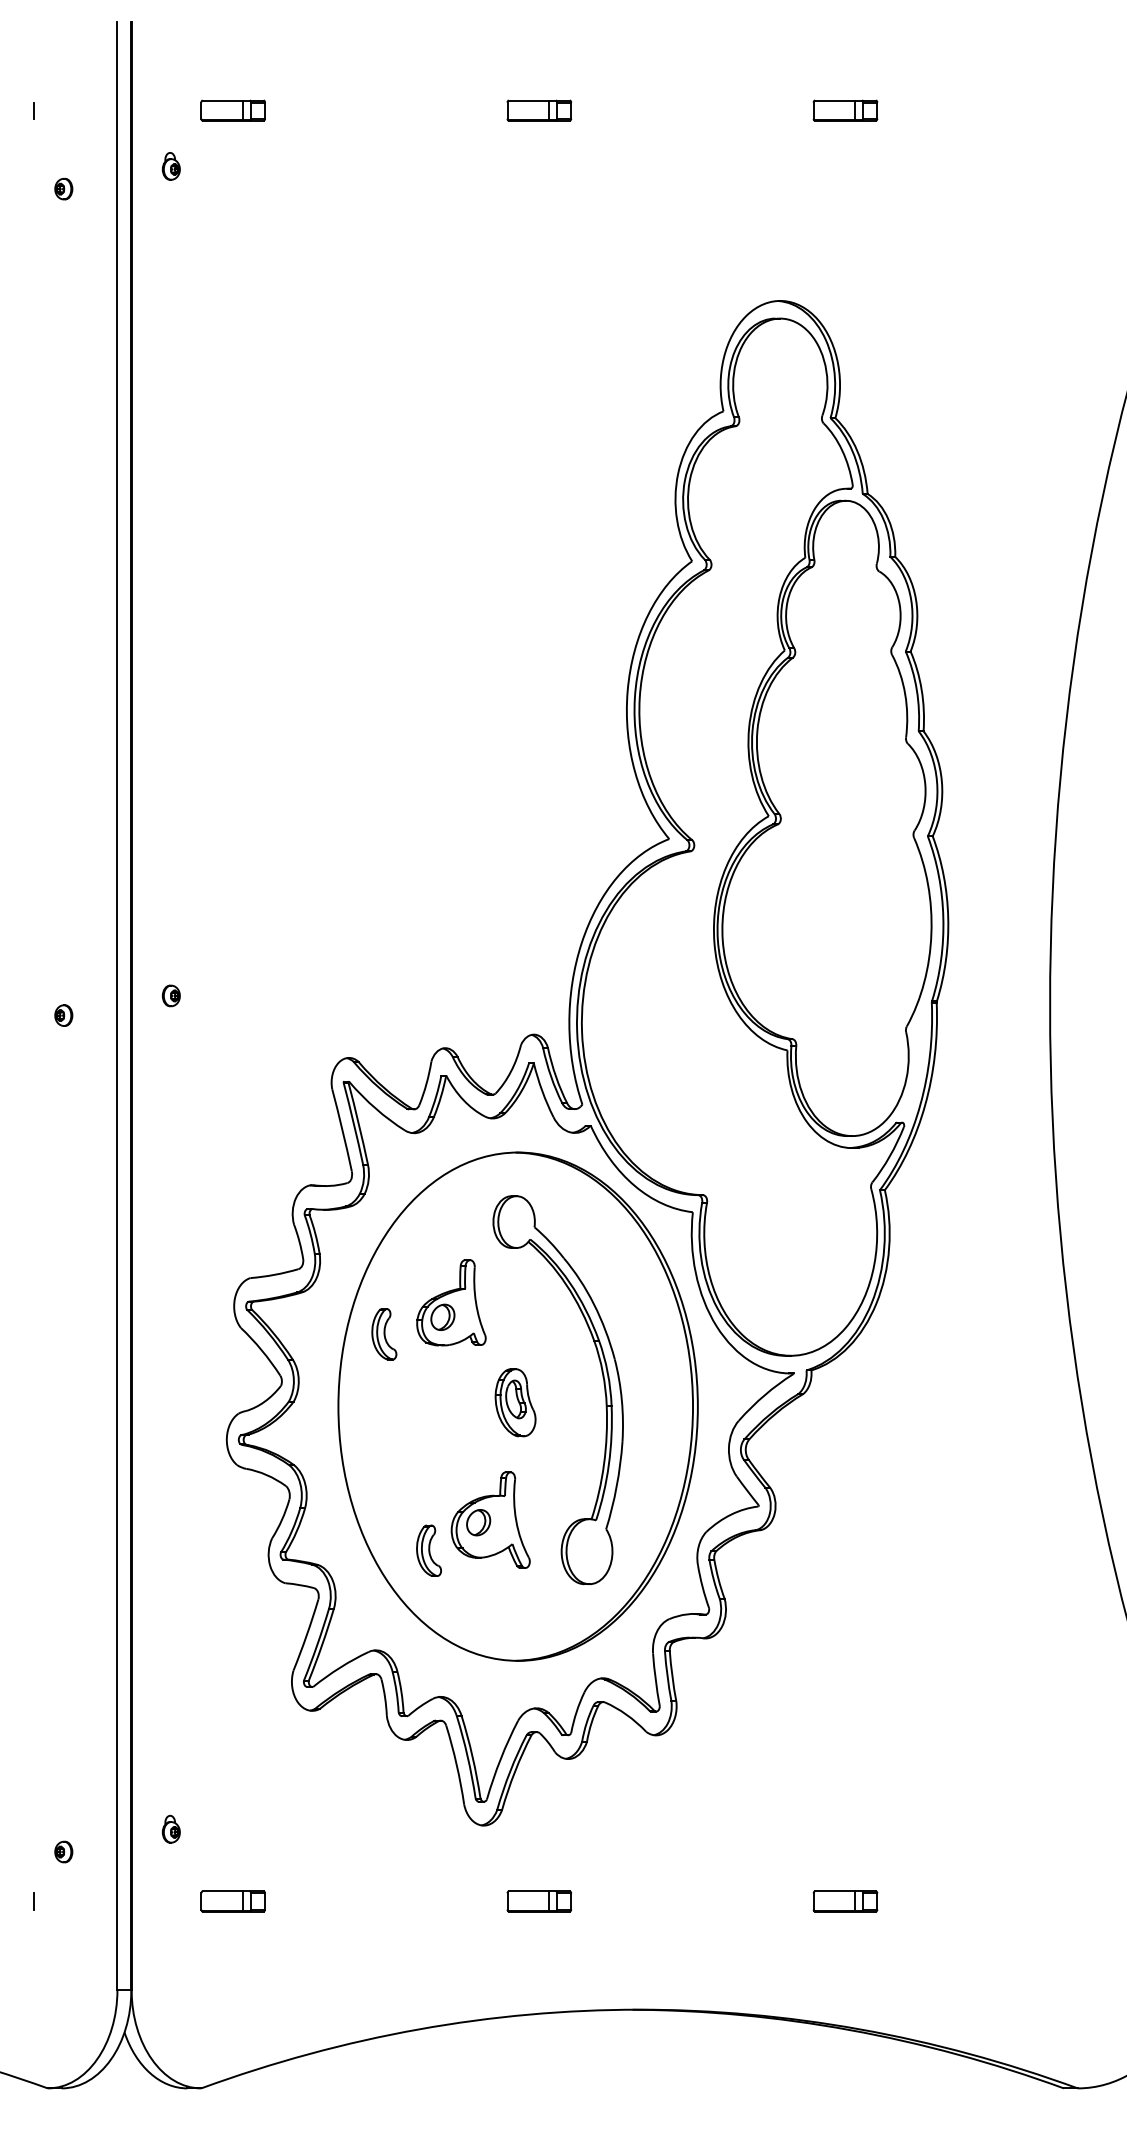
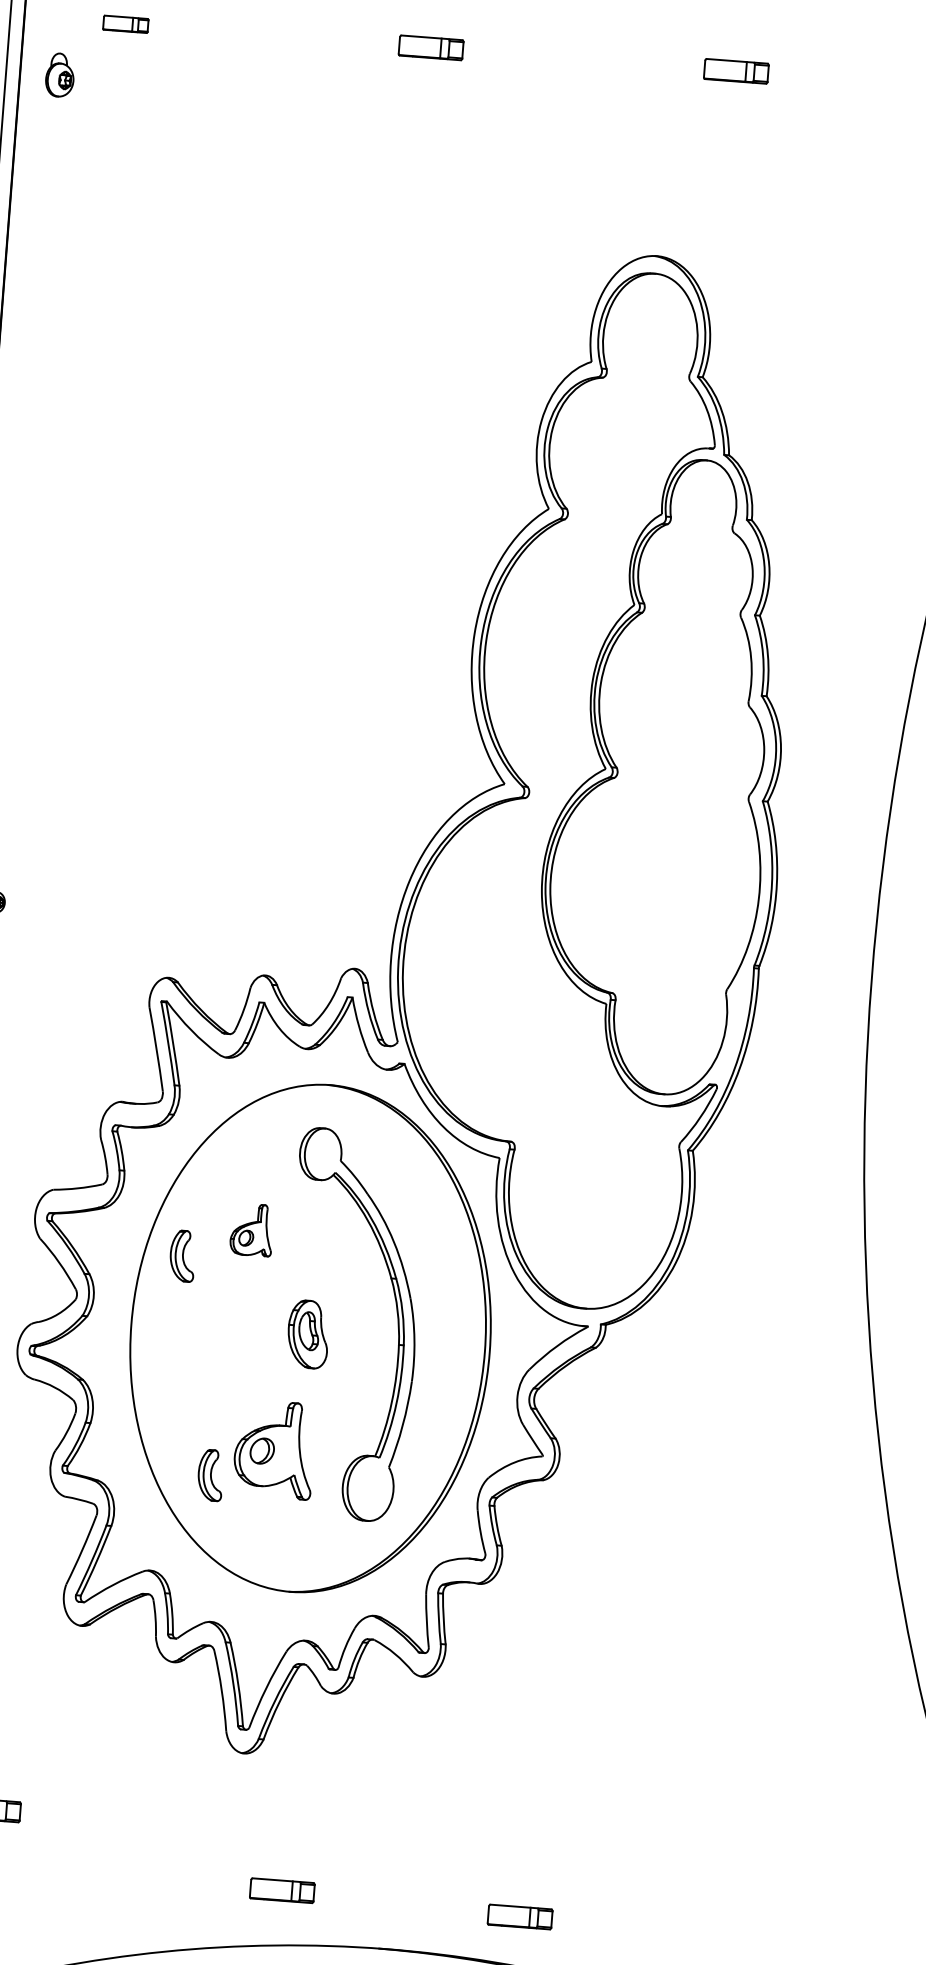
part: (232, 110) -> (125, 24), size x0.7
part: (170, 166) -> (59, 75), size x1.6
part: (451, 1302) -> (252, 1229), size x0.6
part: (538, 1901) -> (281, 1890), moved
part: (845, 1901) -> (520, 1917), moved

